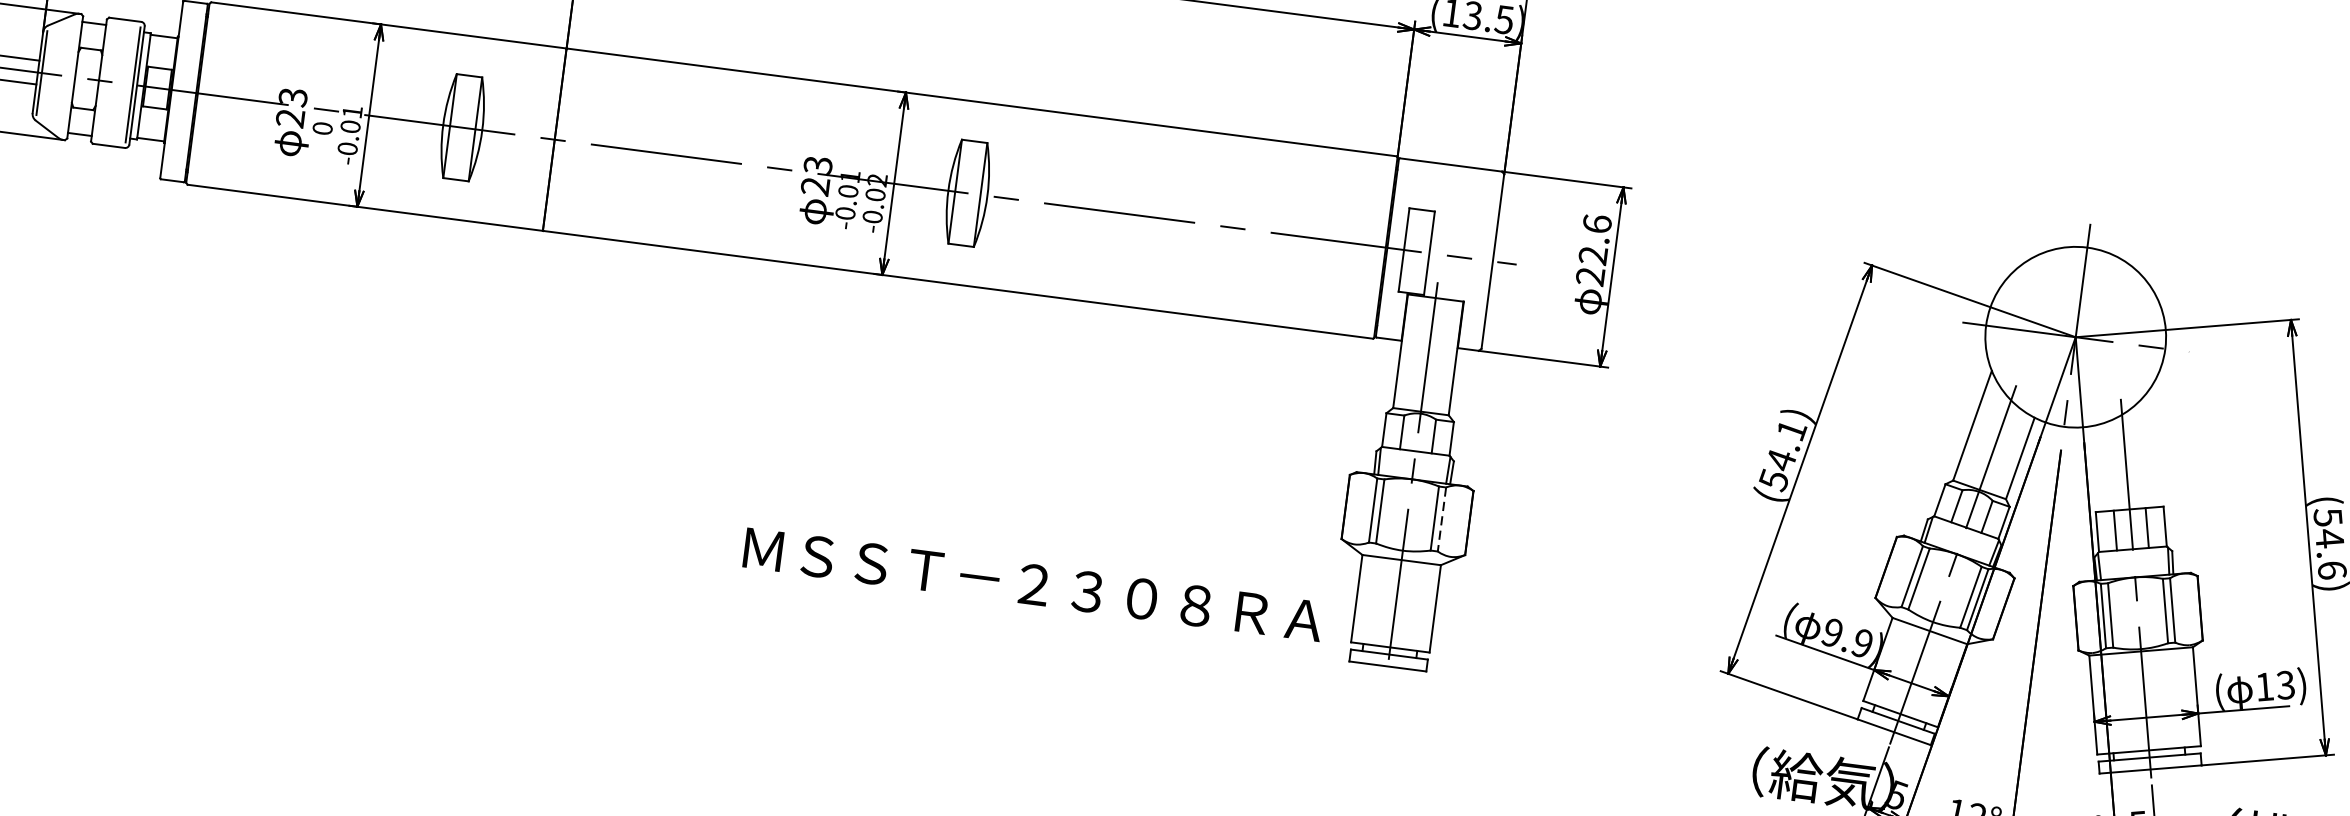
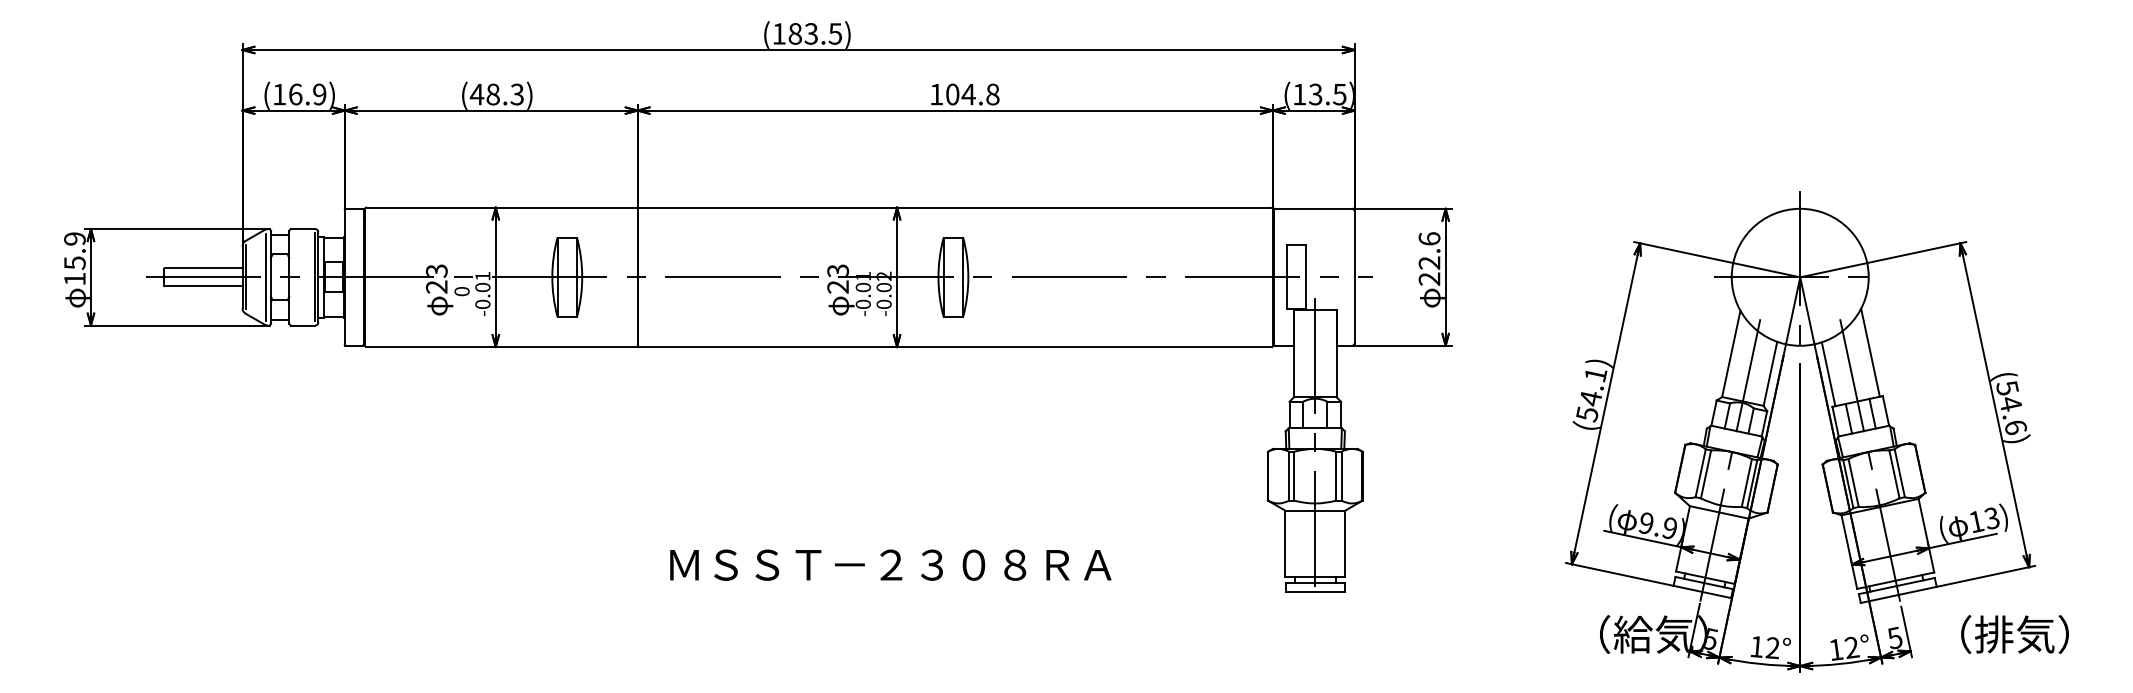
line: (69, 76) -> (266, 277), added
line: (2154, 447) -> (1870, 352), added
line: (2096, 469) -> (1828, 374), added
line: (1441, 519) -> (1341, 476), dashed -> solid
text: (1033, 583) -> (890, 564), moved

